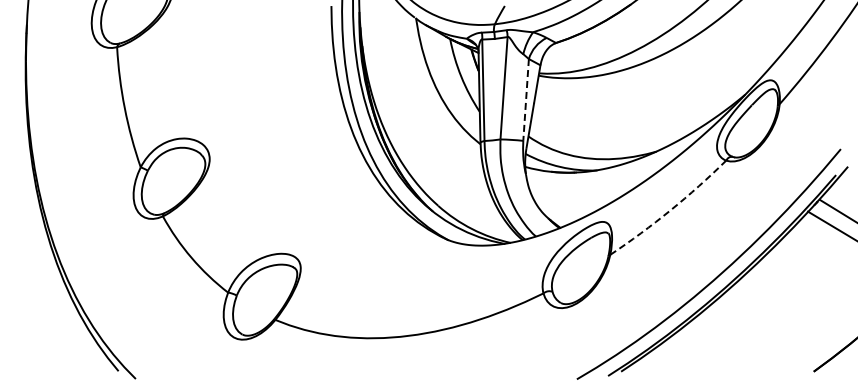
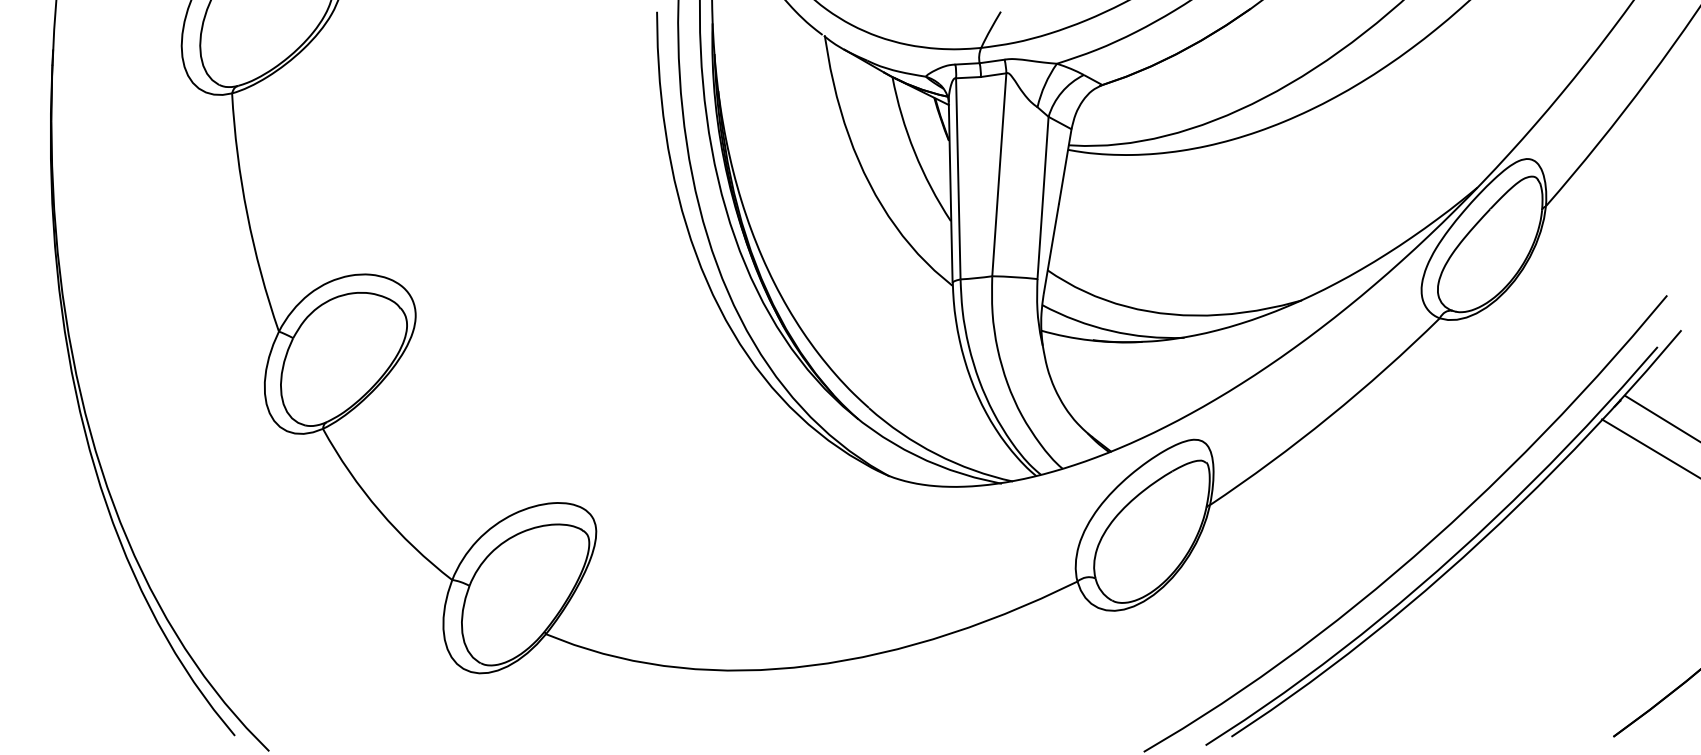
line: (526, 100) -> (1043, 199), dashed -> solid
arc: (670, 210) -> (1329, 417), dashed -> solid

